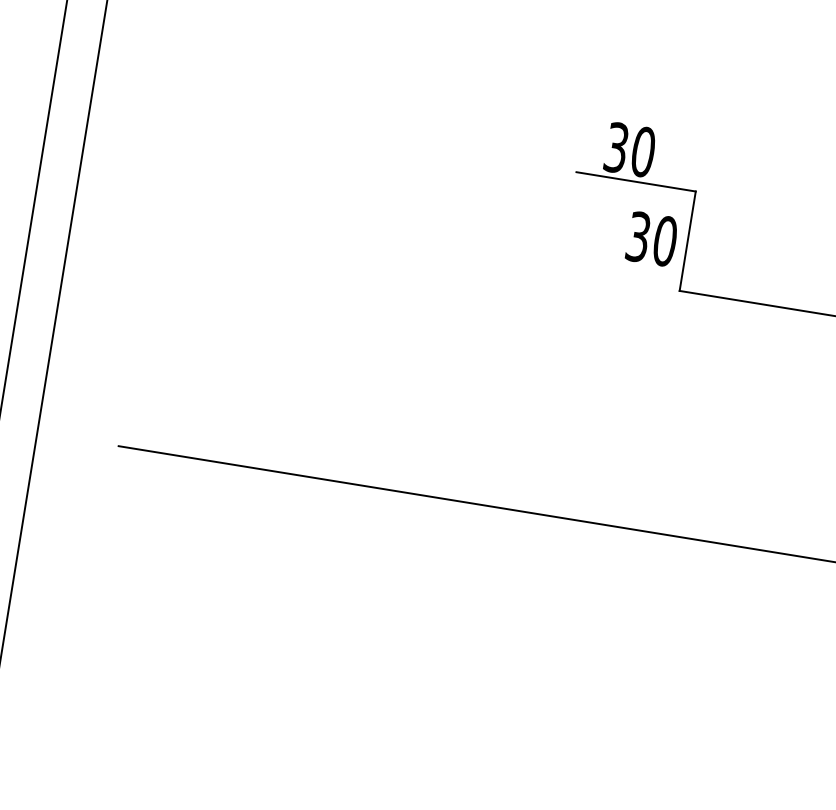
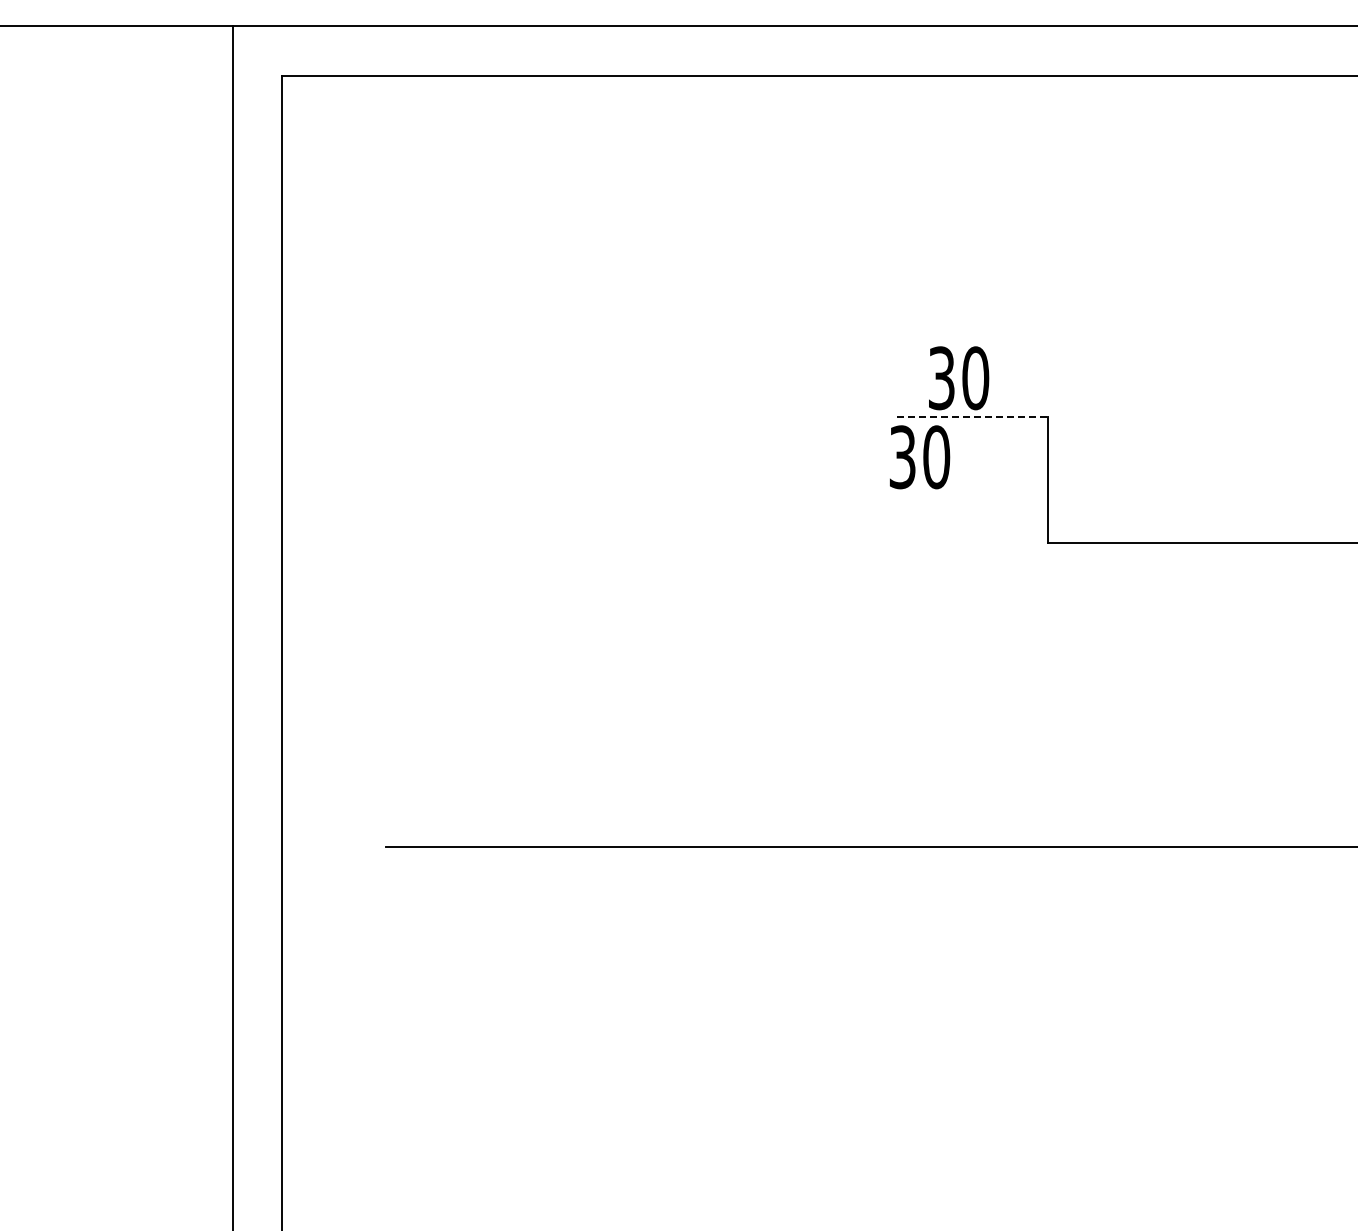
line: (635, 181) -> (972, 416), solid -> dashed
text: (652, 239) -> (920, 457), moved

